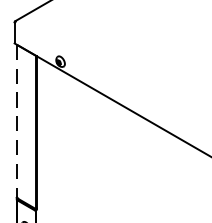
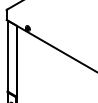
line: (16, 122) -> (7, 56), dashed -> solid

